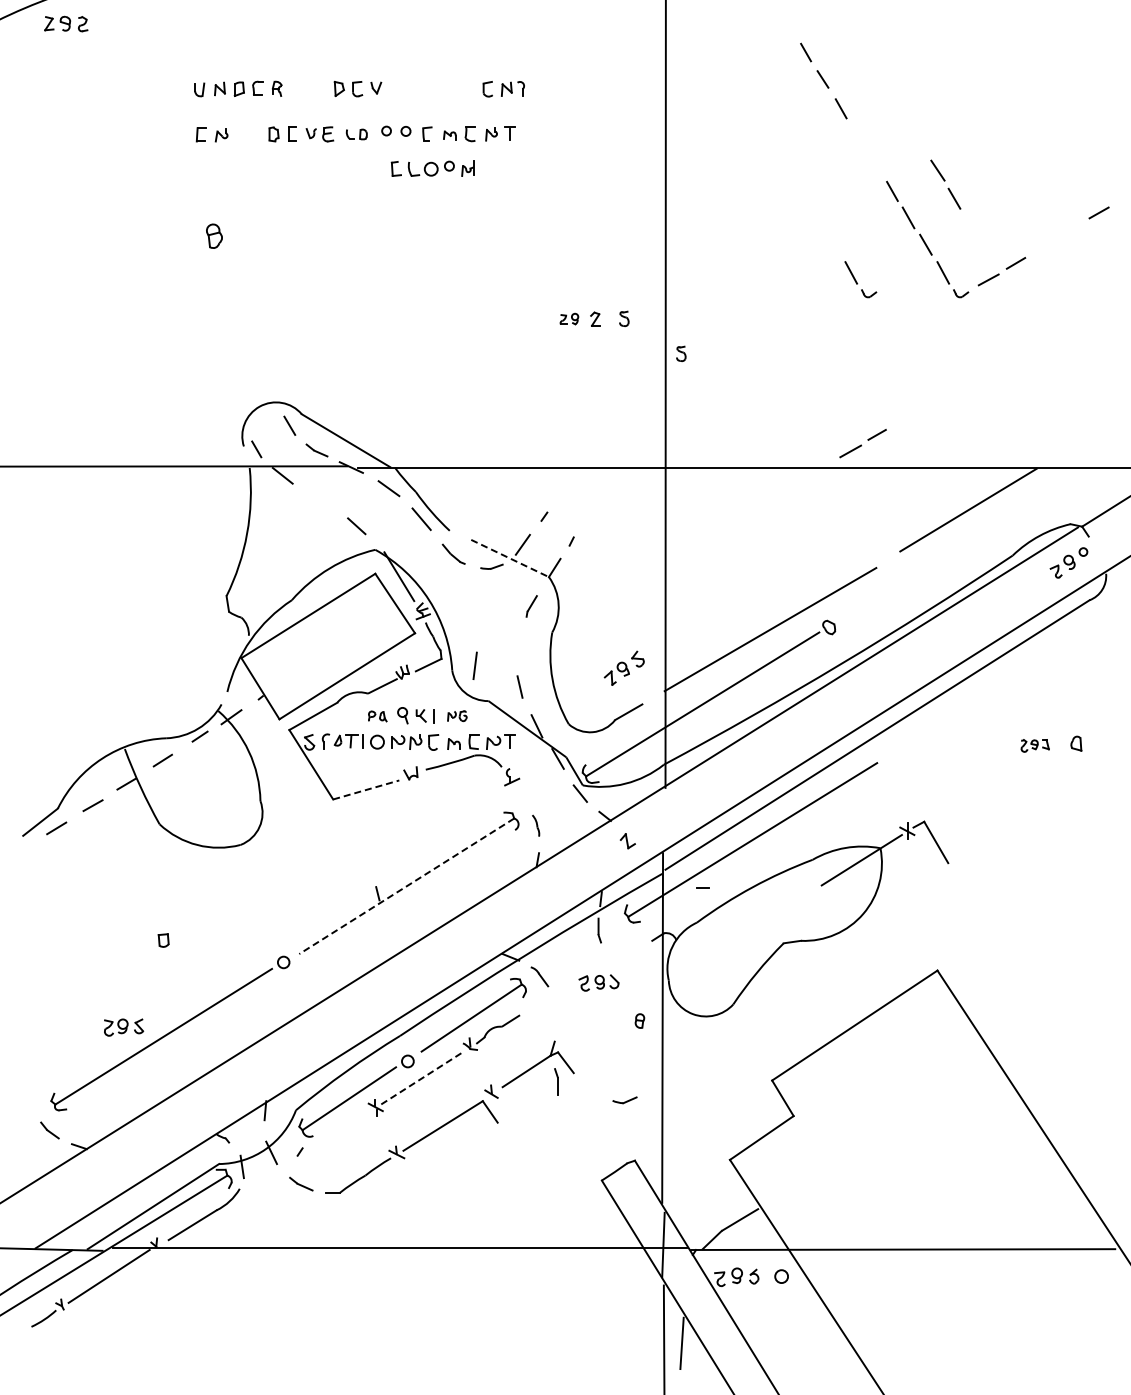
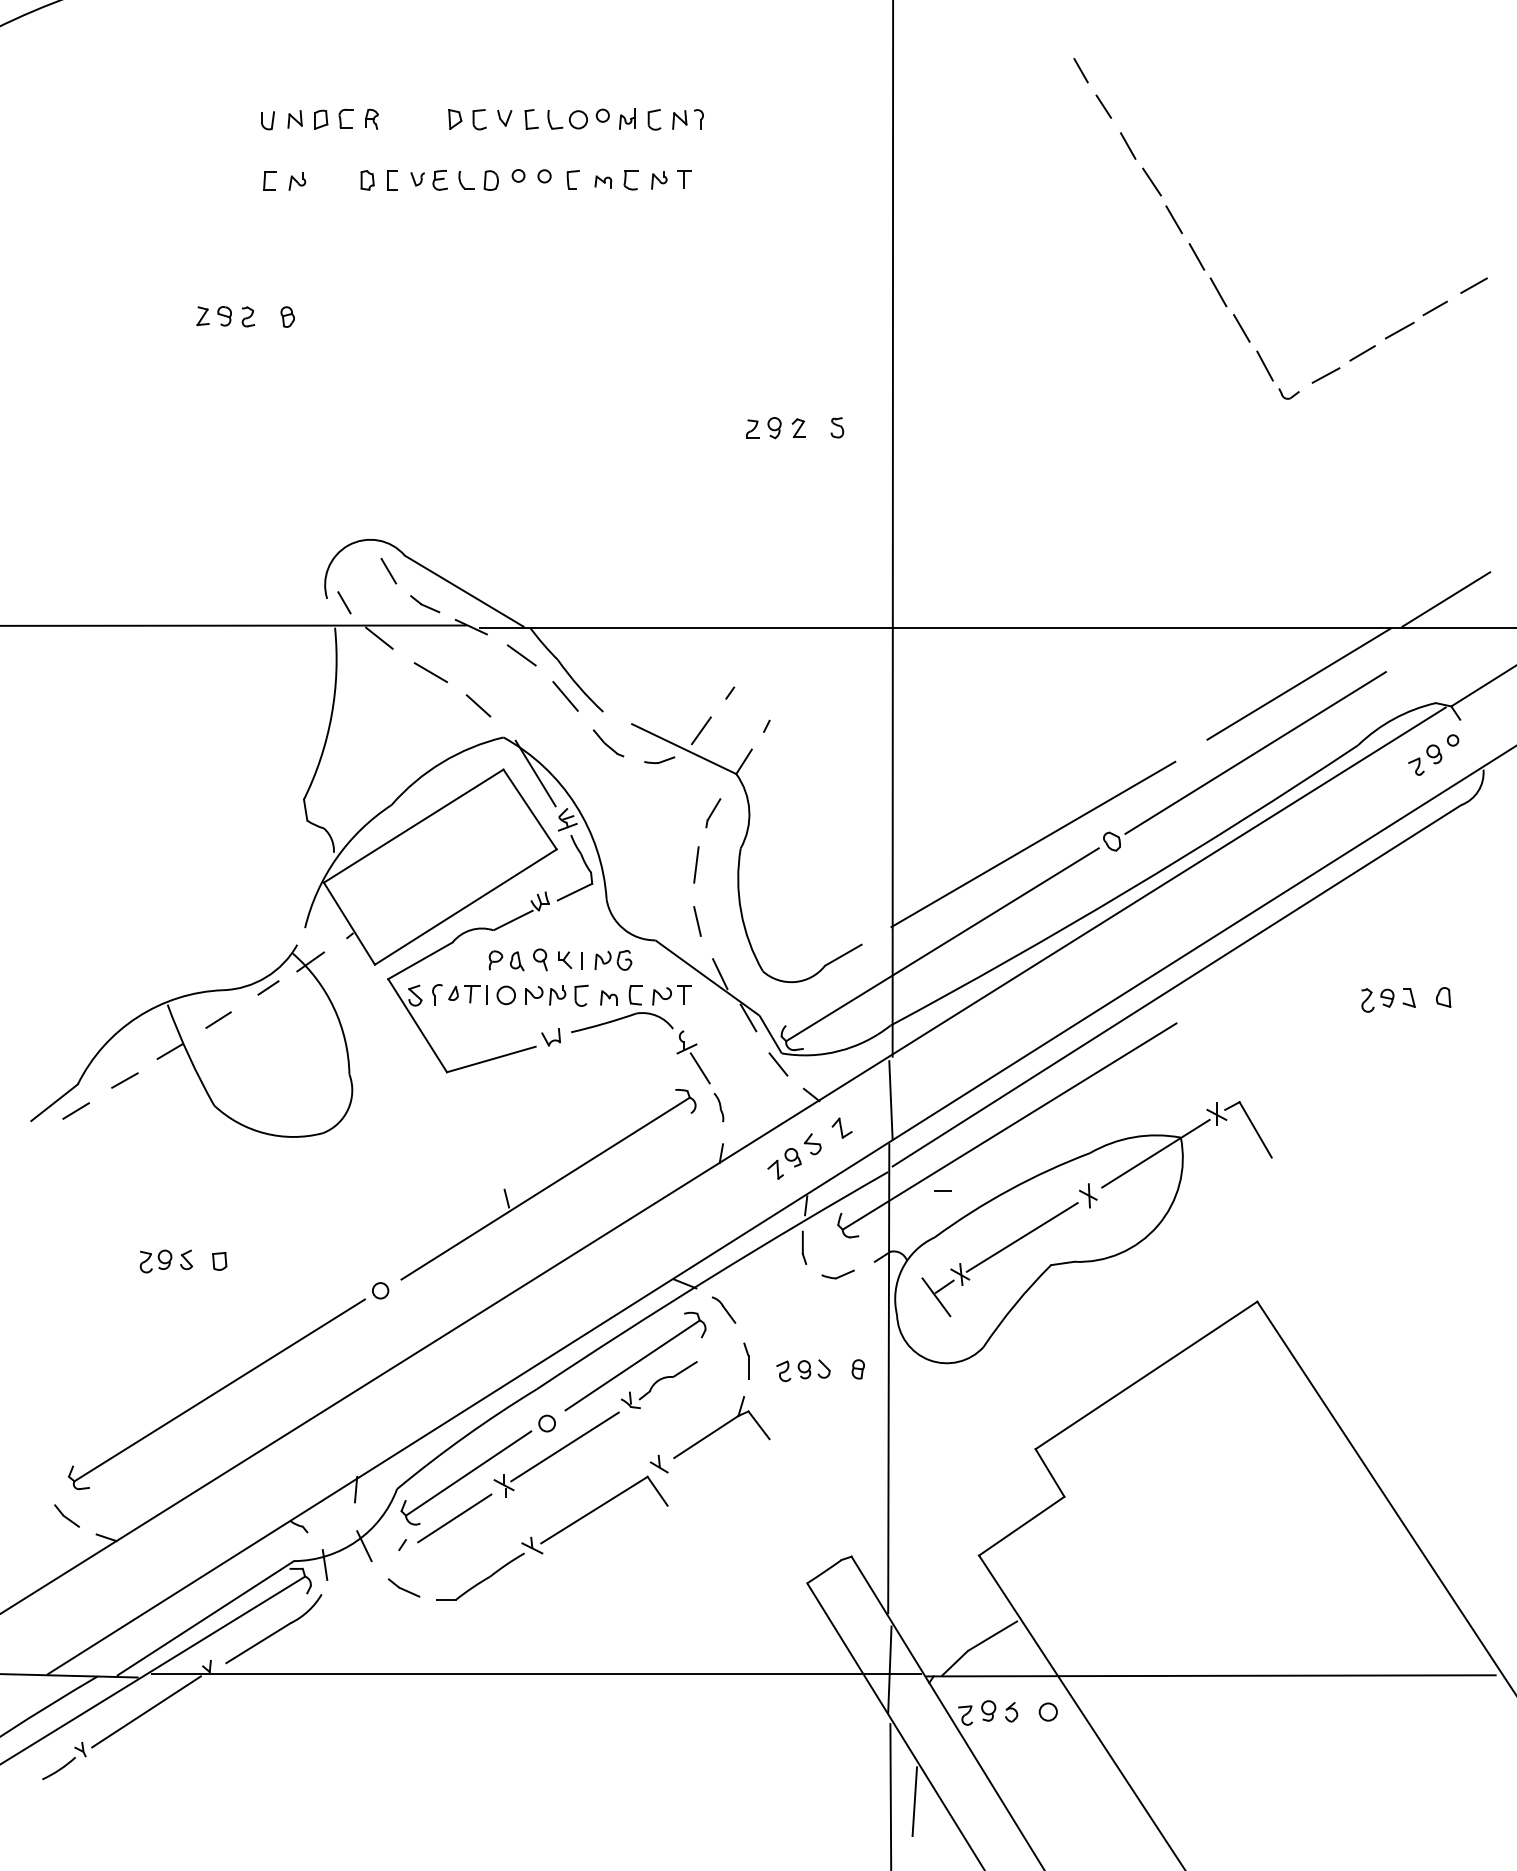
part: (66, 23) -> (226, 315), moved
part: (356, 134) -> (478, 180), size x1.43
part: (432, 168) -> (580, 118), moved
part: (945, 184) -> (1162, 200), moved
part: (214, 236) -> (287, 317), size x0.62
part: (860, 279) -> (1154, 374), removed
part: (569, 318) -> (763, 427), size x1.43
part: (681, 353) -> (914, 474), removed
part: (862, 443) -> (1415, 319), moved
line: (1078, 446) -> (1446, 598), added
line: (321, 501) -> (431, 672), added
line: (510, 558) -> (684, 749), dashed -> solid
line: (936, 561) -> (1256, 753), added
line: (474, 665) -> (695, 864), moved
part: (623, 667) -> (793, 1155), moved
part: (377, 716) -> (506, 960), size x1.43
part: (457, 716) -> (613, 960), size x1.43
part: (1034, 745) -> (1387, 999), size x1.43
line: (366, 789) -> (491, 1058), dashed -> solid
line: (522, 796) -> (700, 1068), added
line: (664, 820) -> (891, 1100), added
line: (406, 886) -> (545, 1188), dashed -> solid
part: (752, 932) -> (1009, 1250), added
part: (598, 982) -> (802, 1369), moved
part: (124, 1027) -> (167, 1261), moved
line: (421, 1078) -> (565, 1446), dashed -> solid
part: (556, 1081) -> (746, 1360), moved
part: (624, 1100) -> (837, 1274), moved
line: (338, 1131) -> (454, 1517), added

